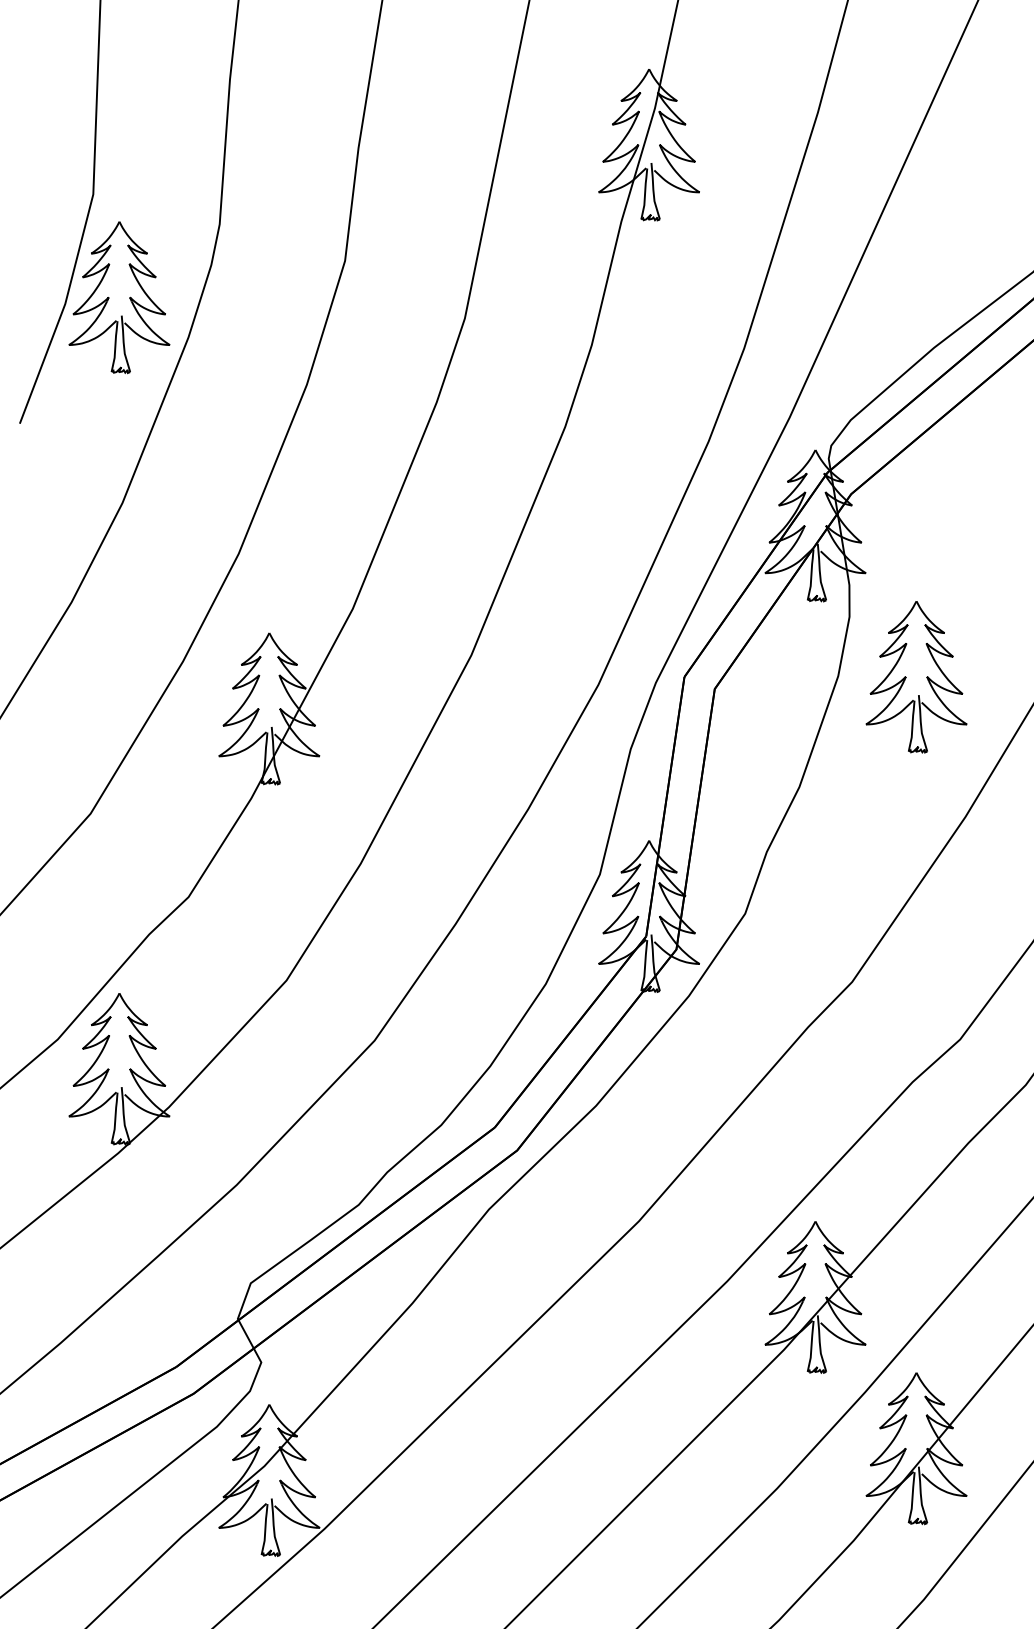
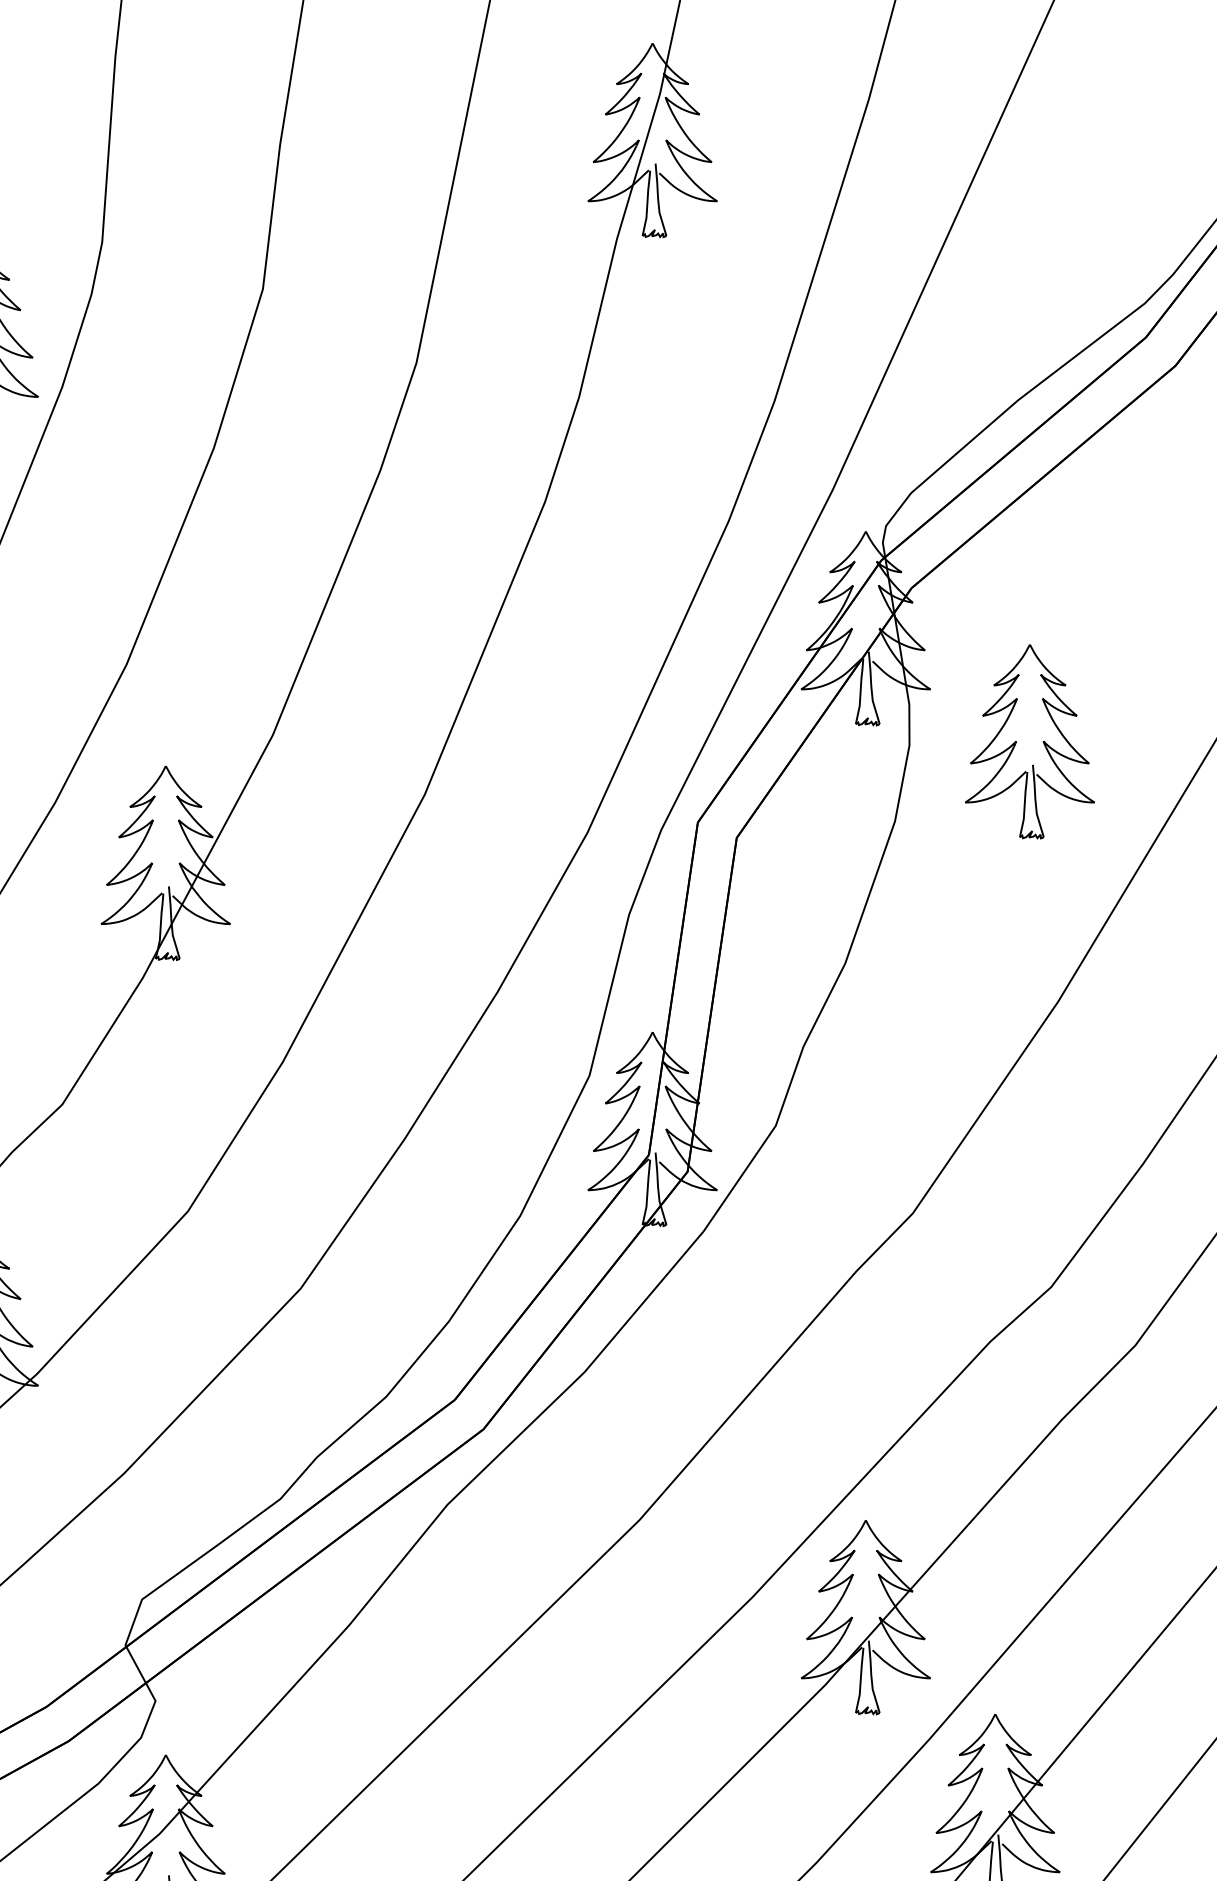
part: (916, 677) -> (1029, 742), moved

